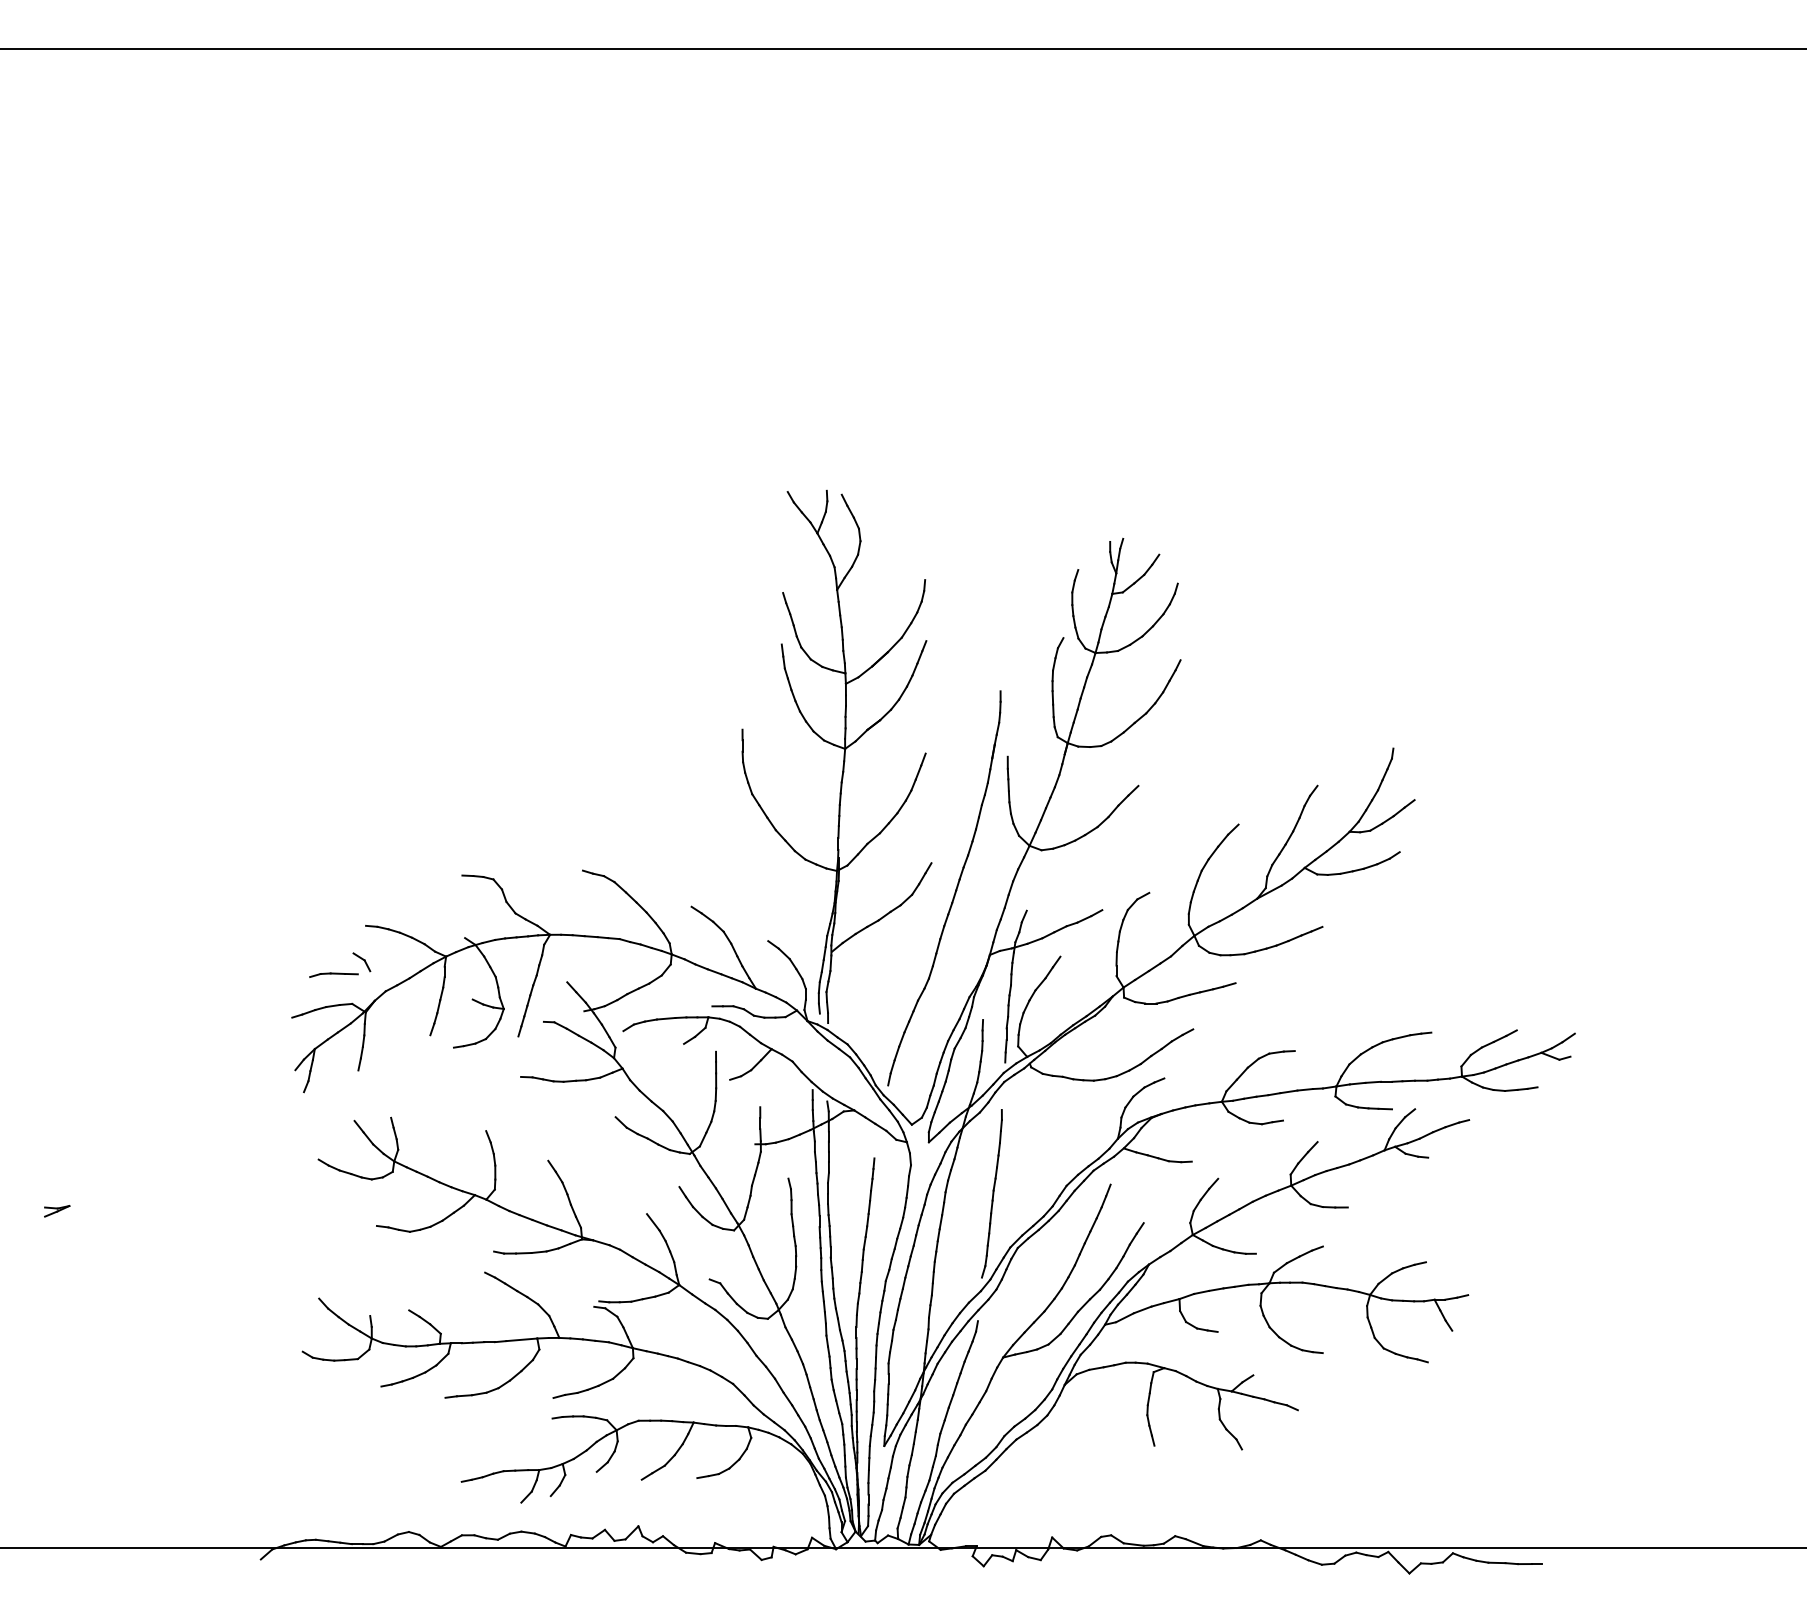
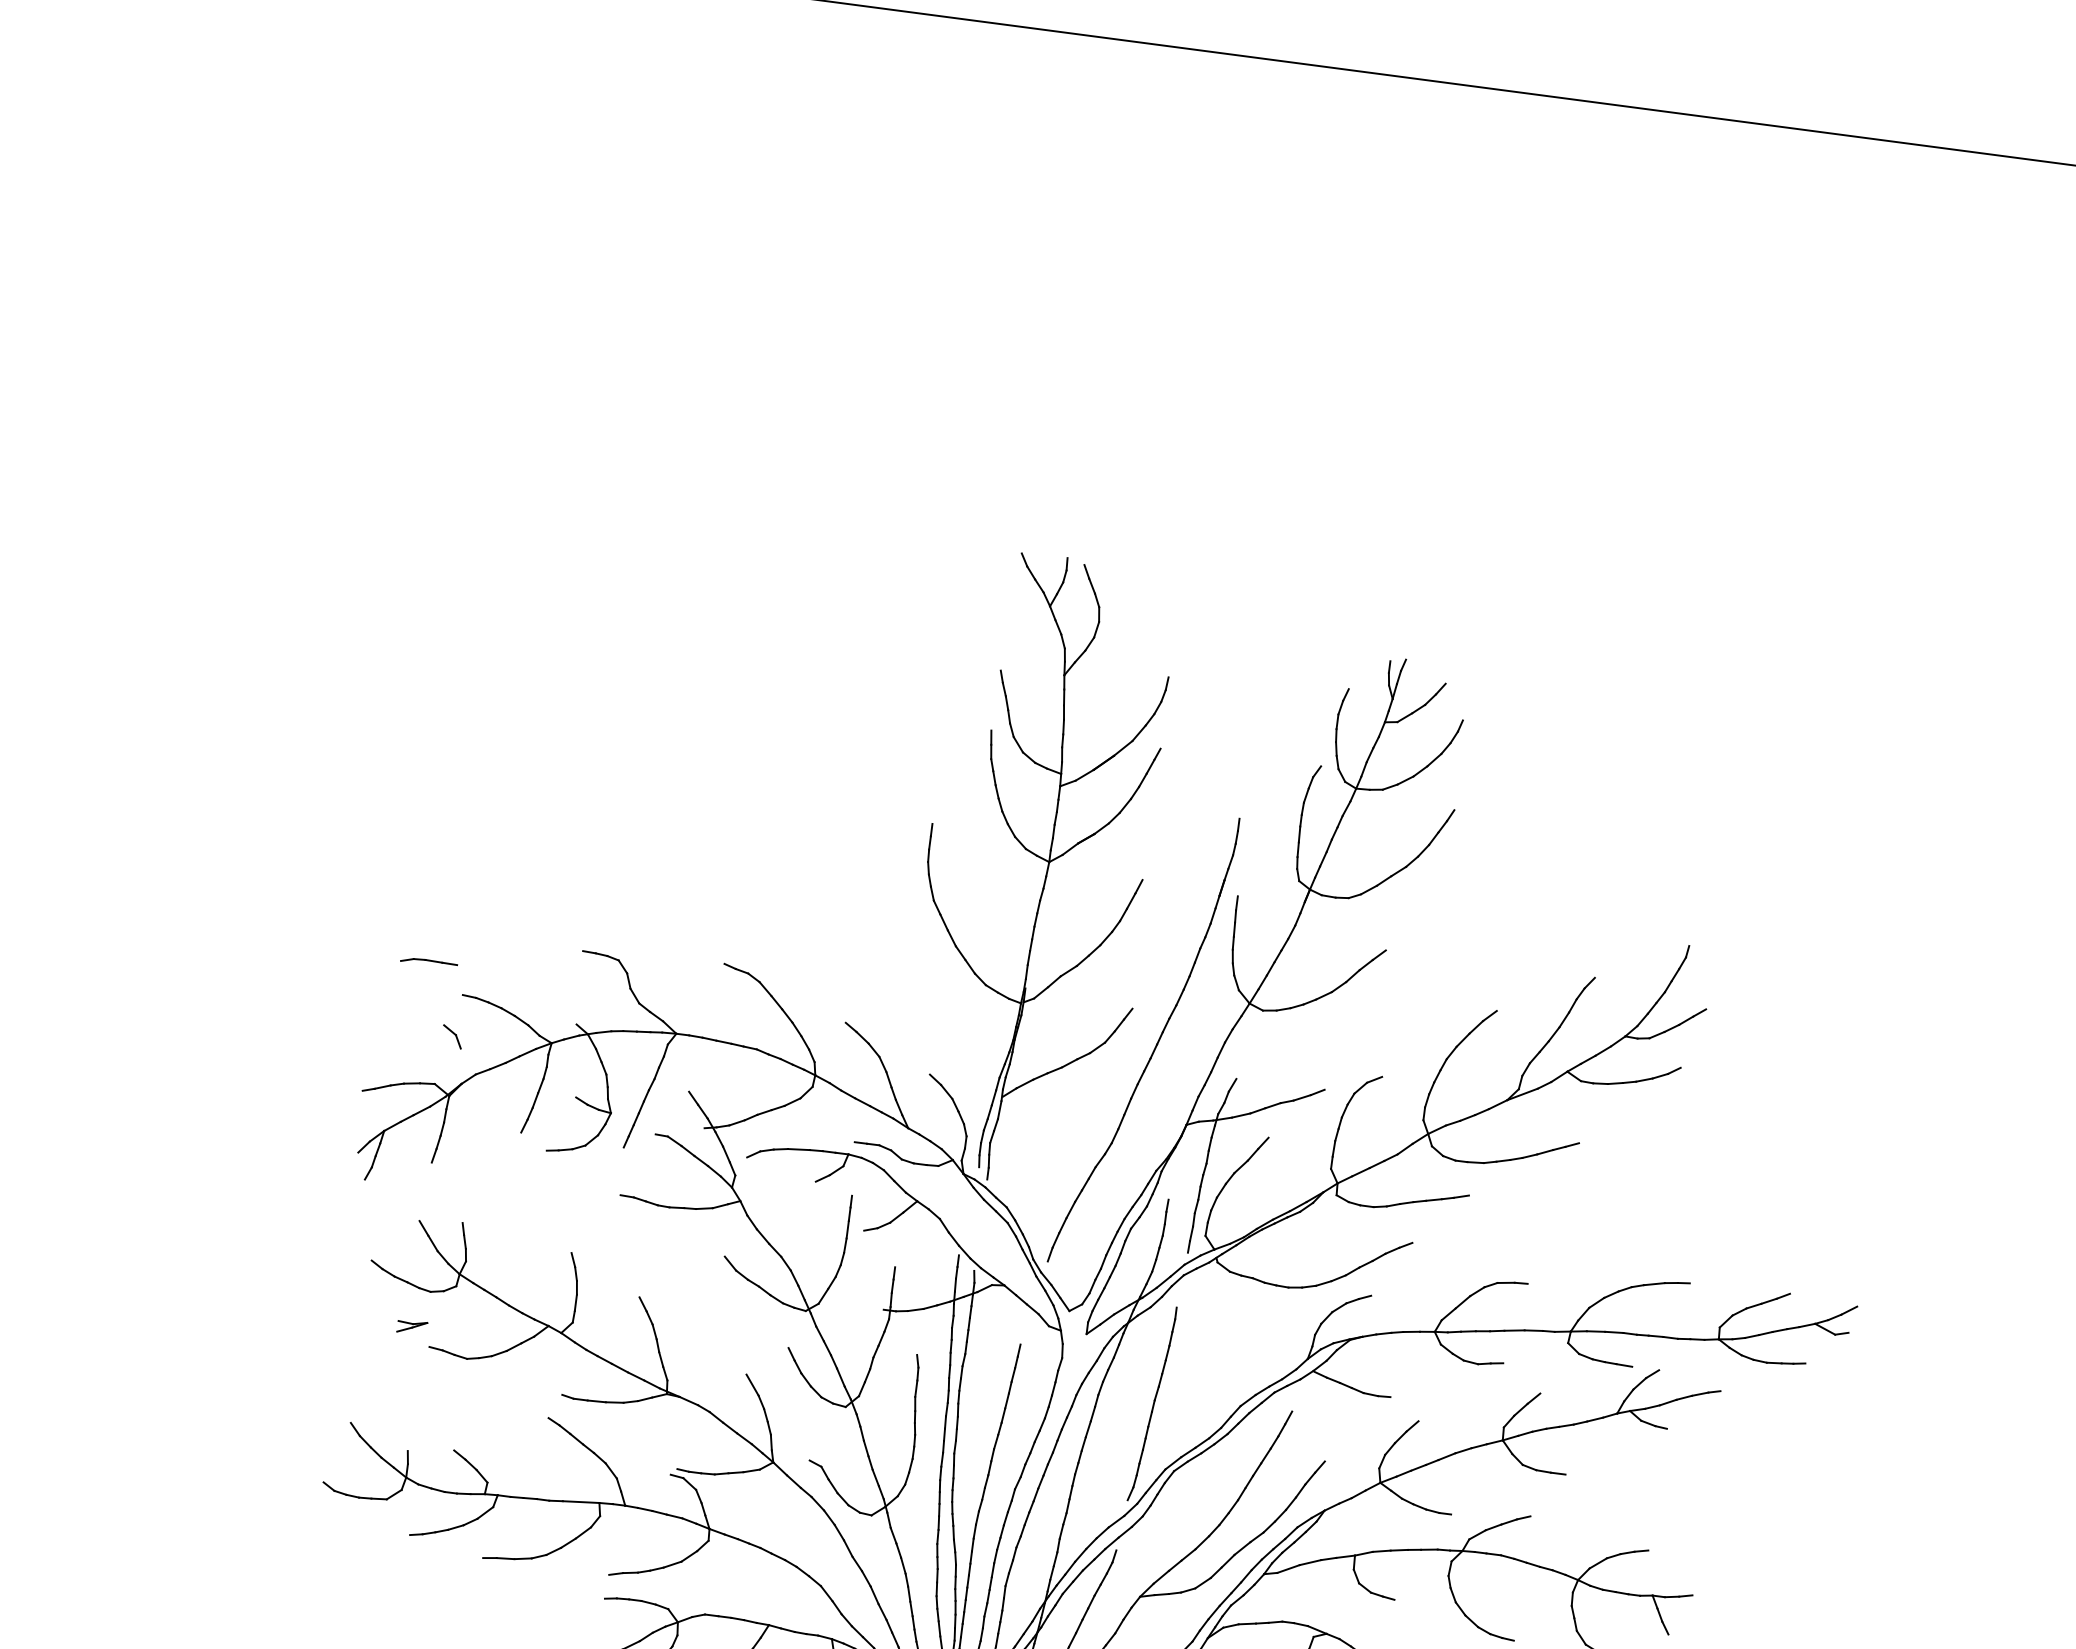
part: (333, 974) -> (428, 961), moved
part: (57, 1211) -> (412, 1327), moved

